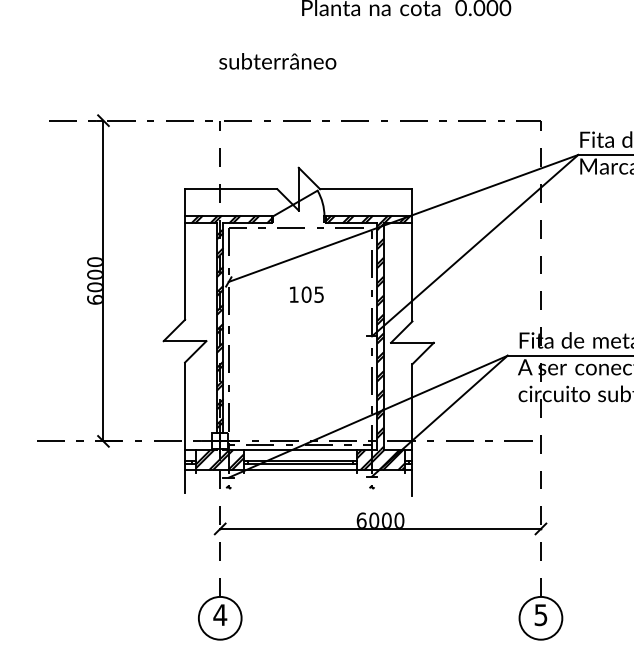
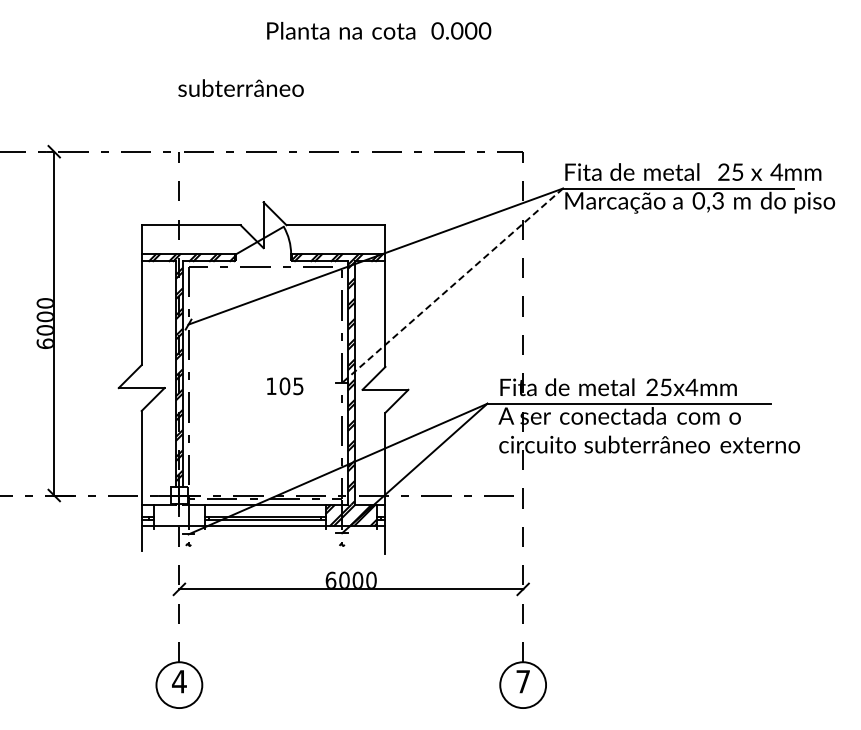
line: (475, 246) -> (452, 286), solid -> dashed
text: (307, 294) -> (285, 386), moved
hatch: (220, 460) -> (179, 515), removed
text: (540, 614) -> (522, 681), 5 -> 7

